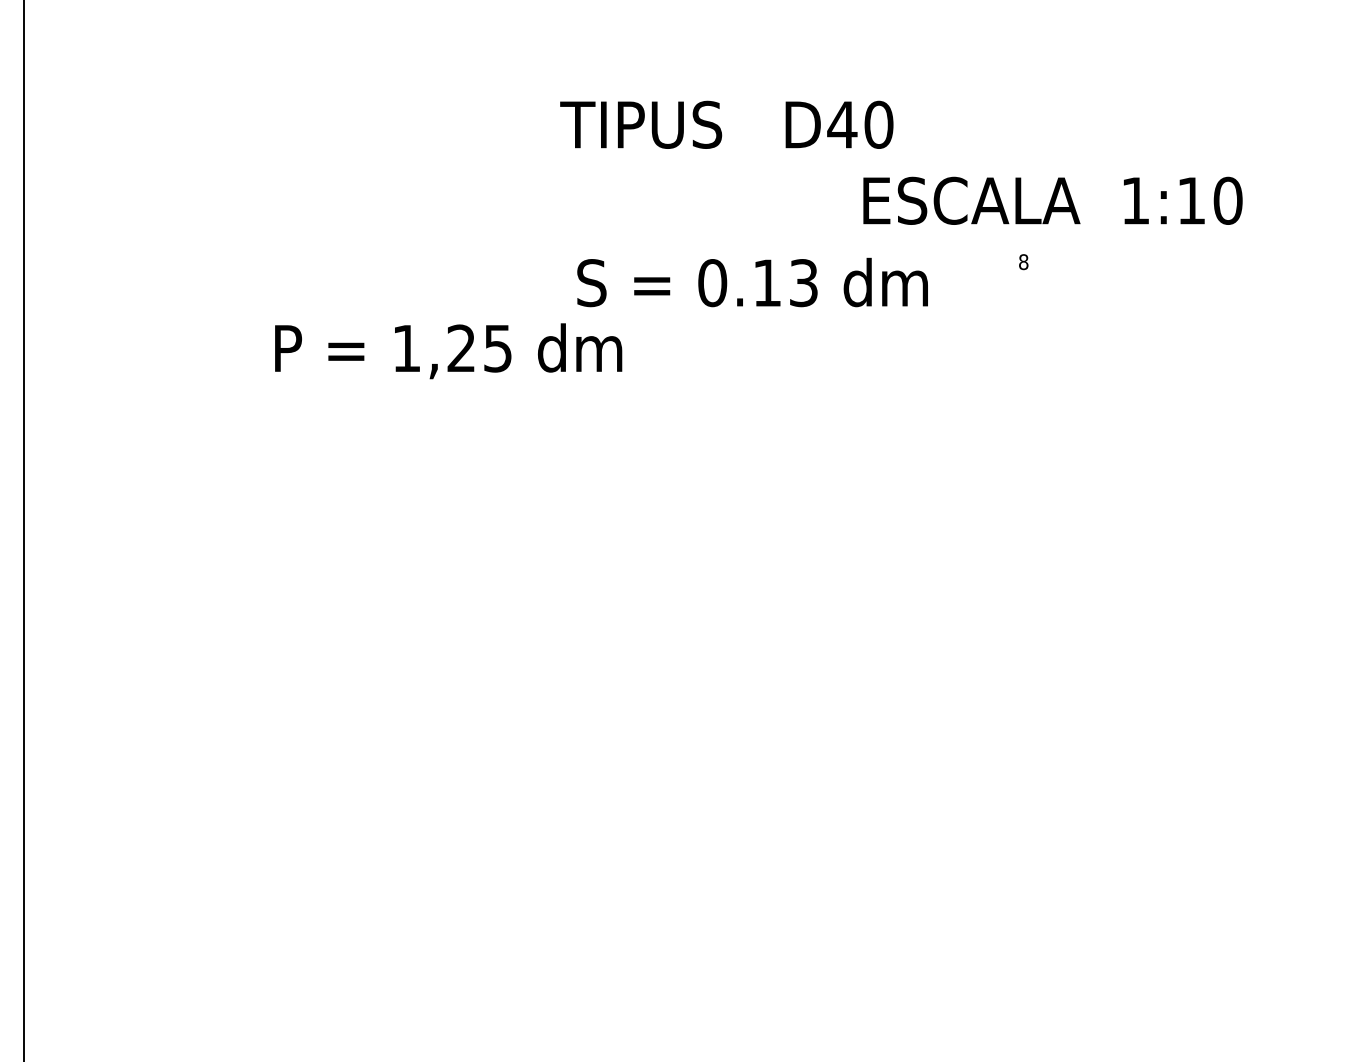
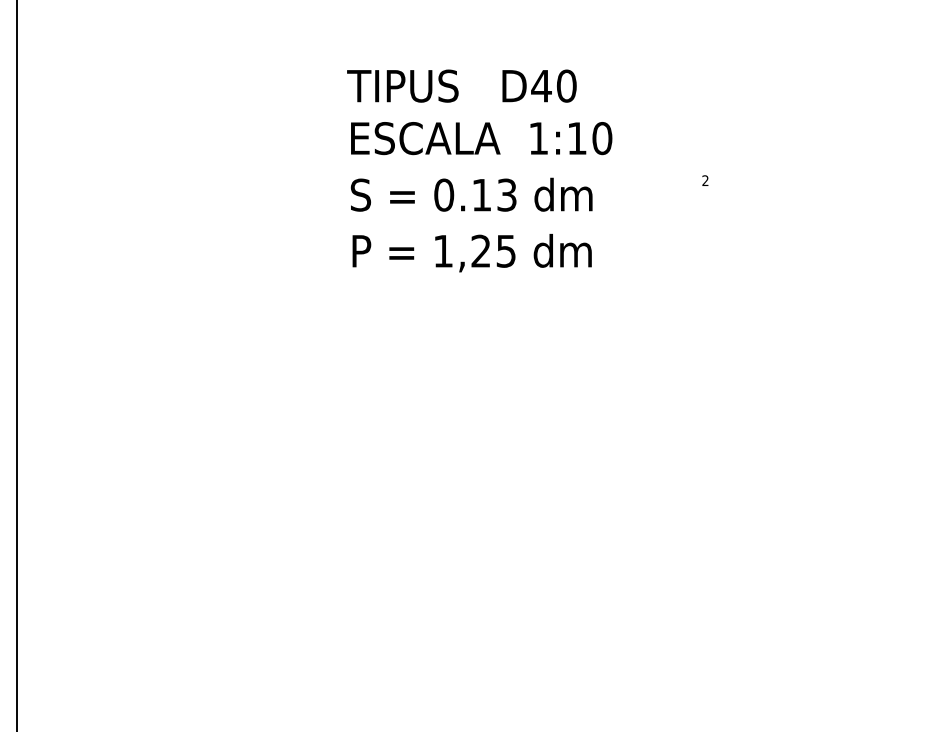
text: (726, 123) -> (461, 85), moved
text: (1052, 200) -> (481, 138), moved
text: (1023, 261) -> (705, 180), 8 -> 2
text: (752, 282) -> (471, 194), moved
text: (447, 351) -> (471, 253), moved

